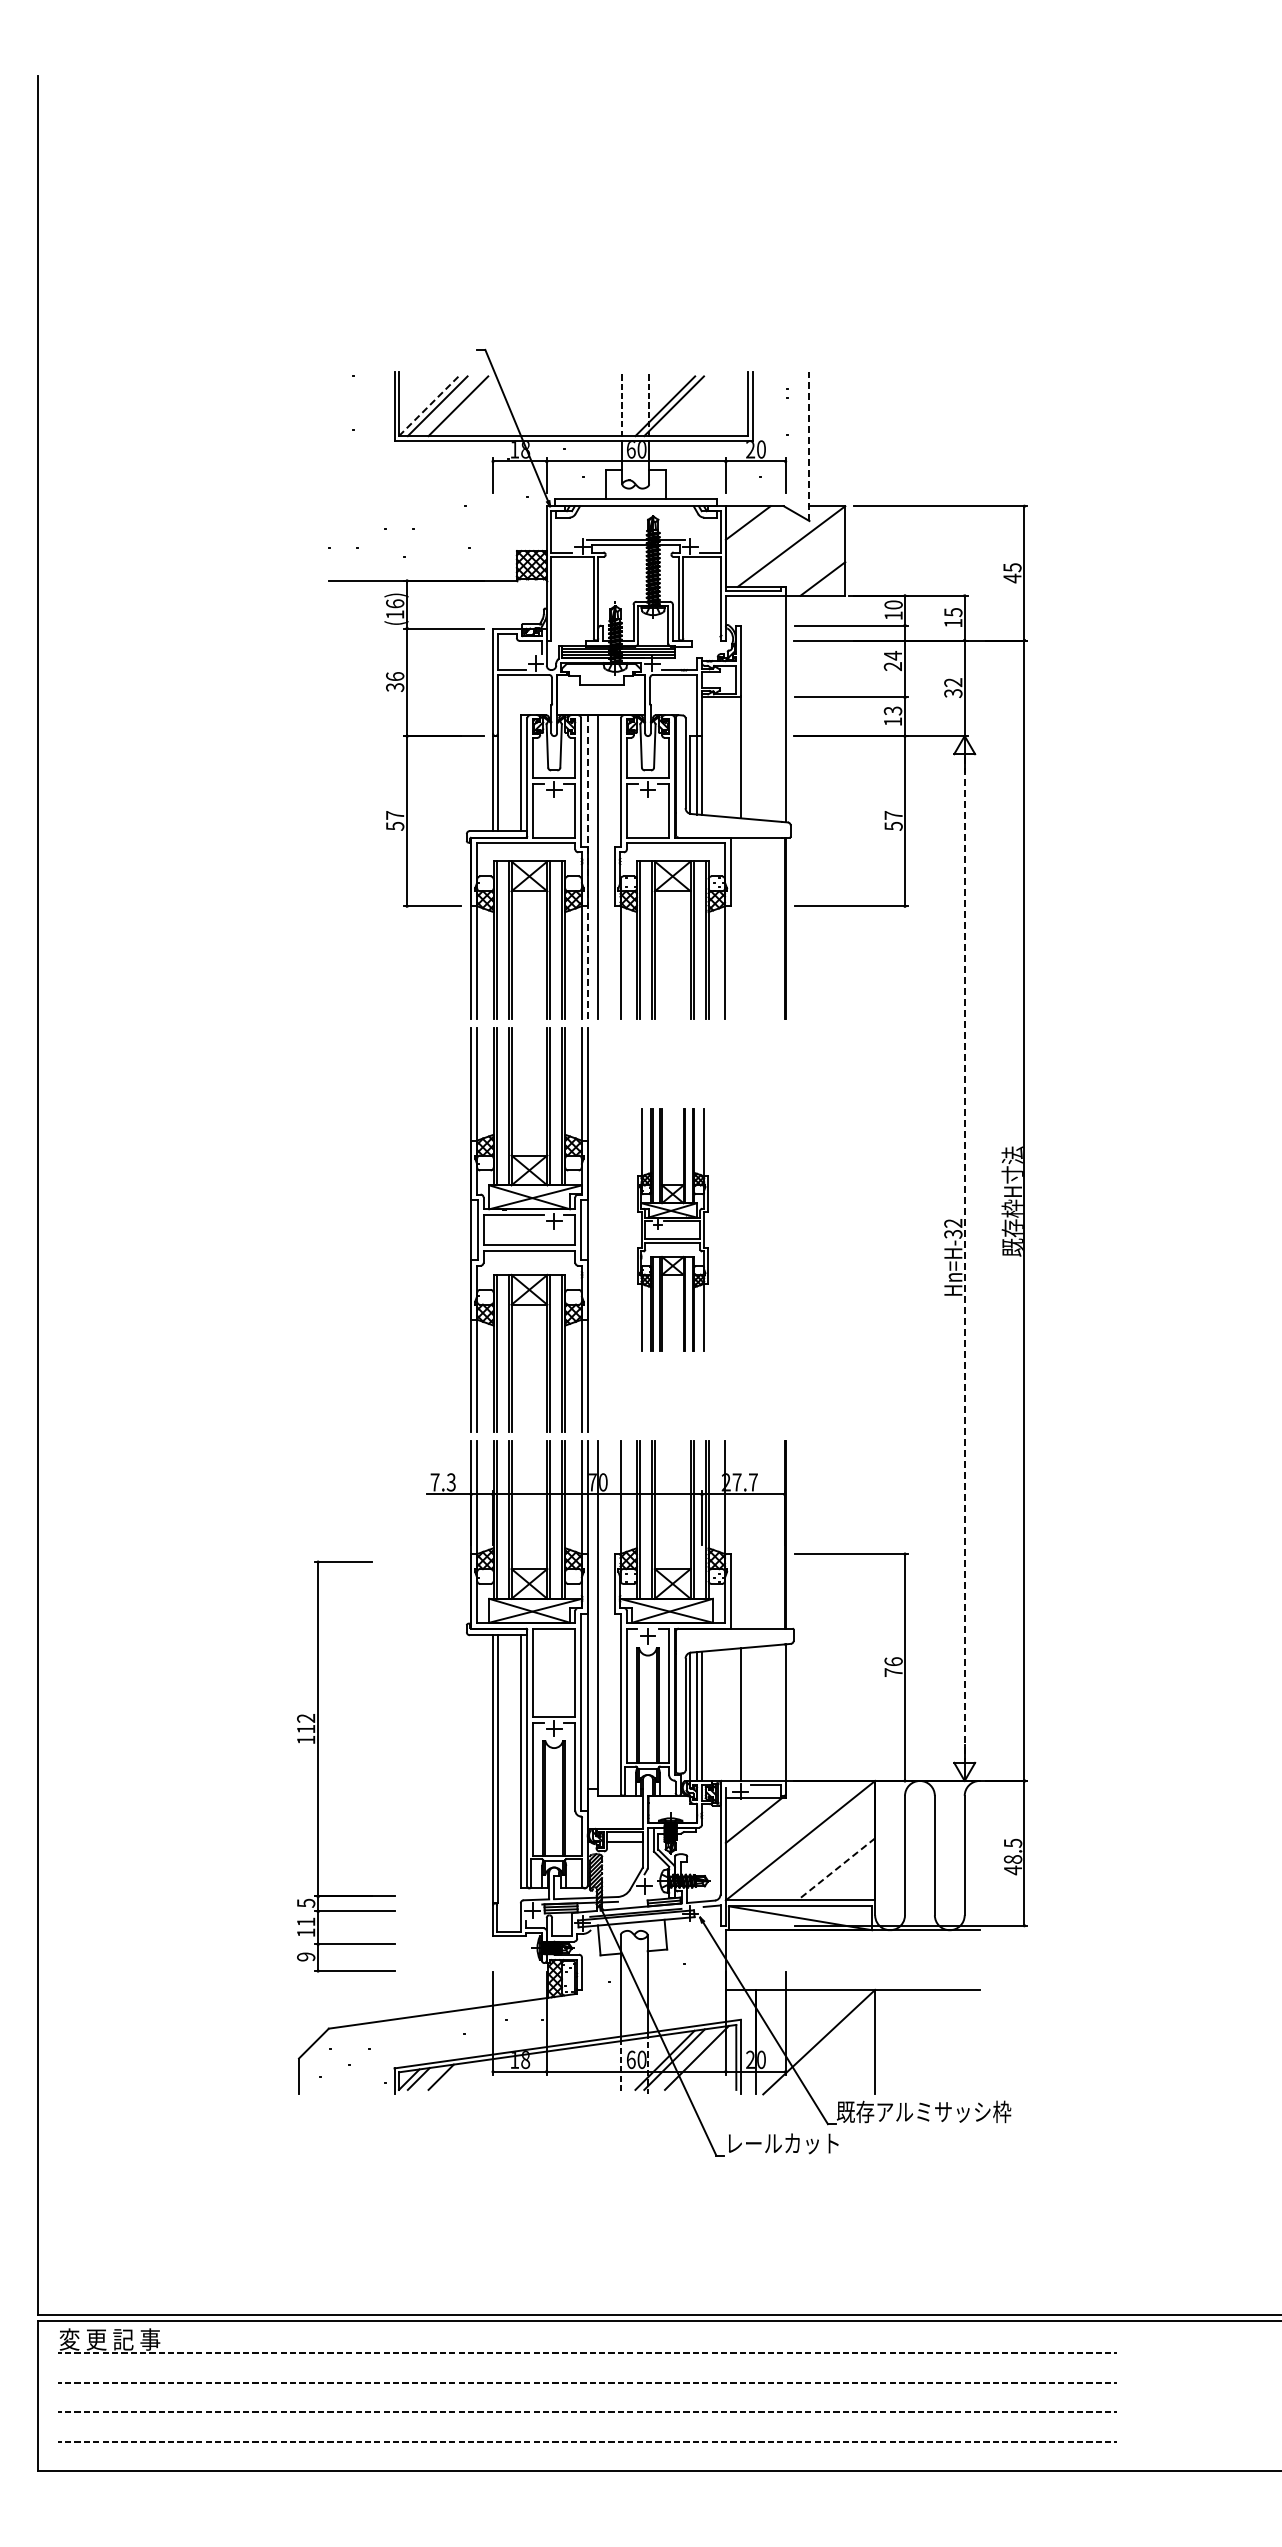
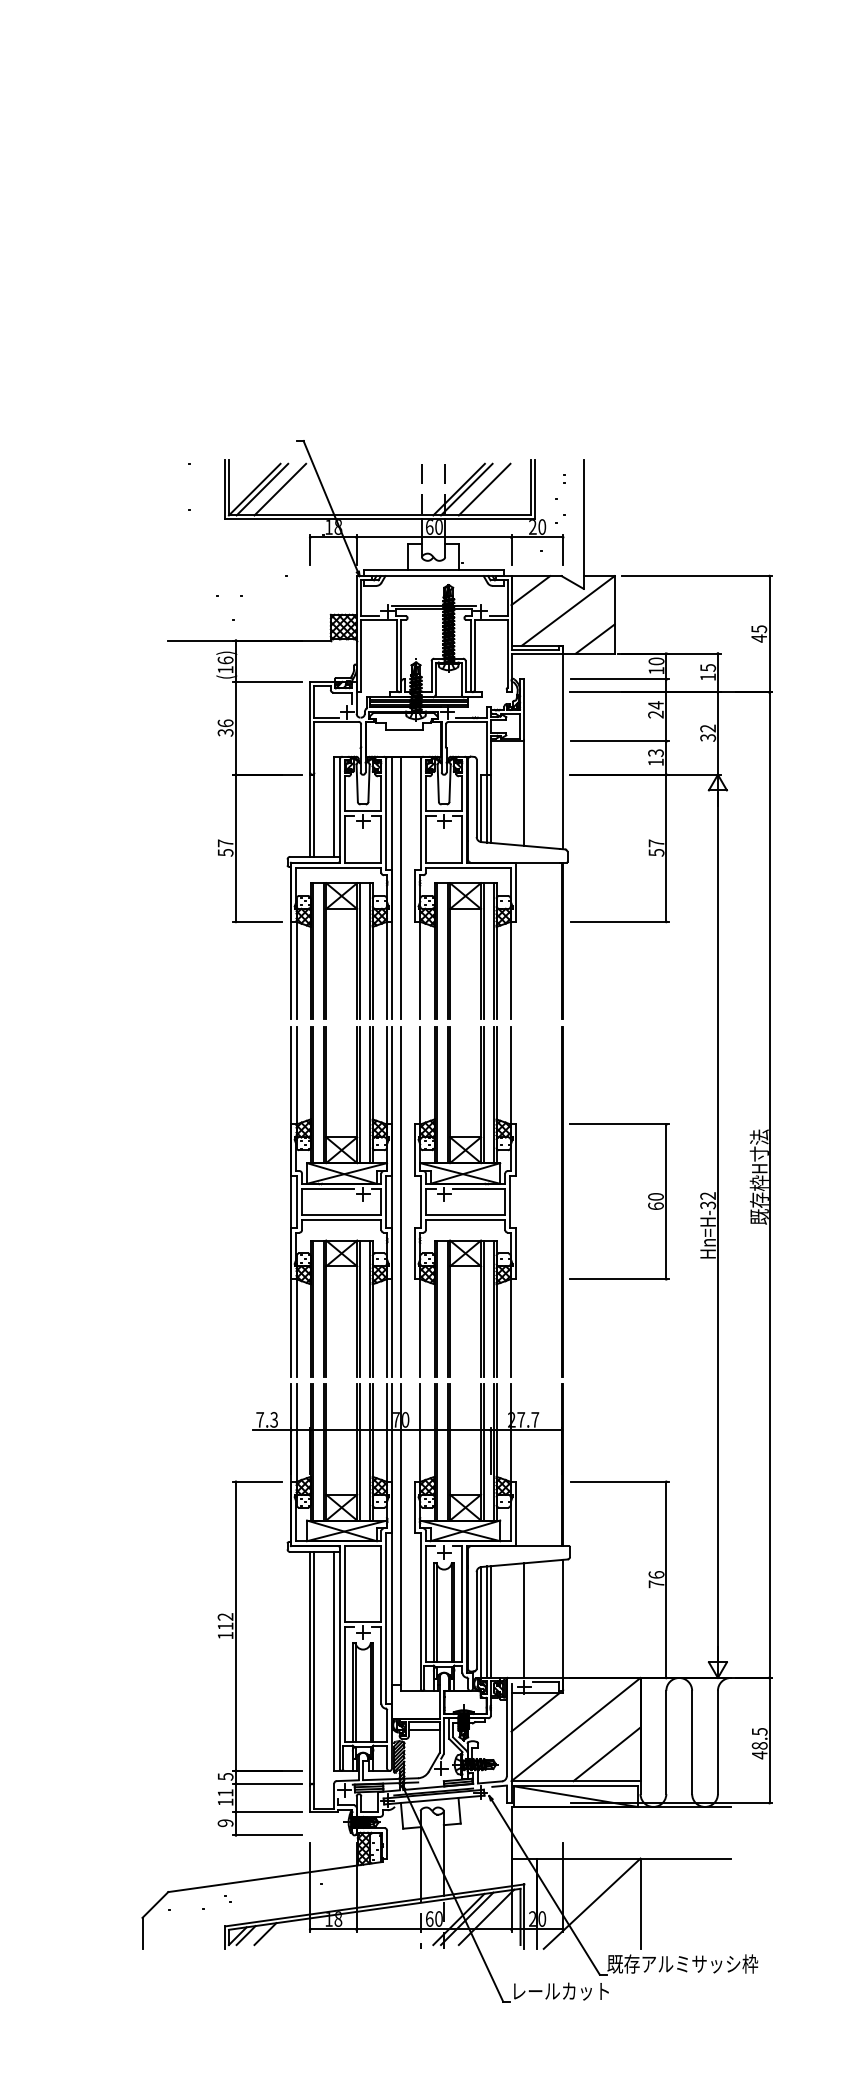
line: (429, 405) -> (255, 489), dashed -> solid
line: (694, 406) -> (484, 489), added
line: (809, 446) -> (583, 524), dashed -> solid
line: (587, 867) -> (391, 888), dashed -> solid
part: (883, 1224) -> (647, 1196), added
line: (598, 1229) -> (401, 1201), added
part: (672, 1229) -> (465, 1201), size x1.67
line: (964, 1258) -> (717, 1226), dashed -> solid
part: (318, 1766) -> (236, 1658), moved
line: (836, 1869) -> (607, 1754), dashed -> solid

